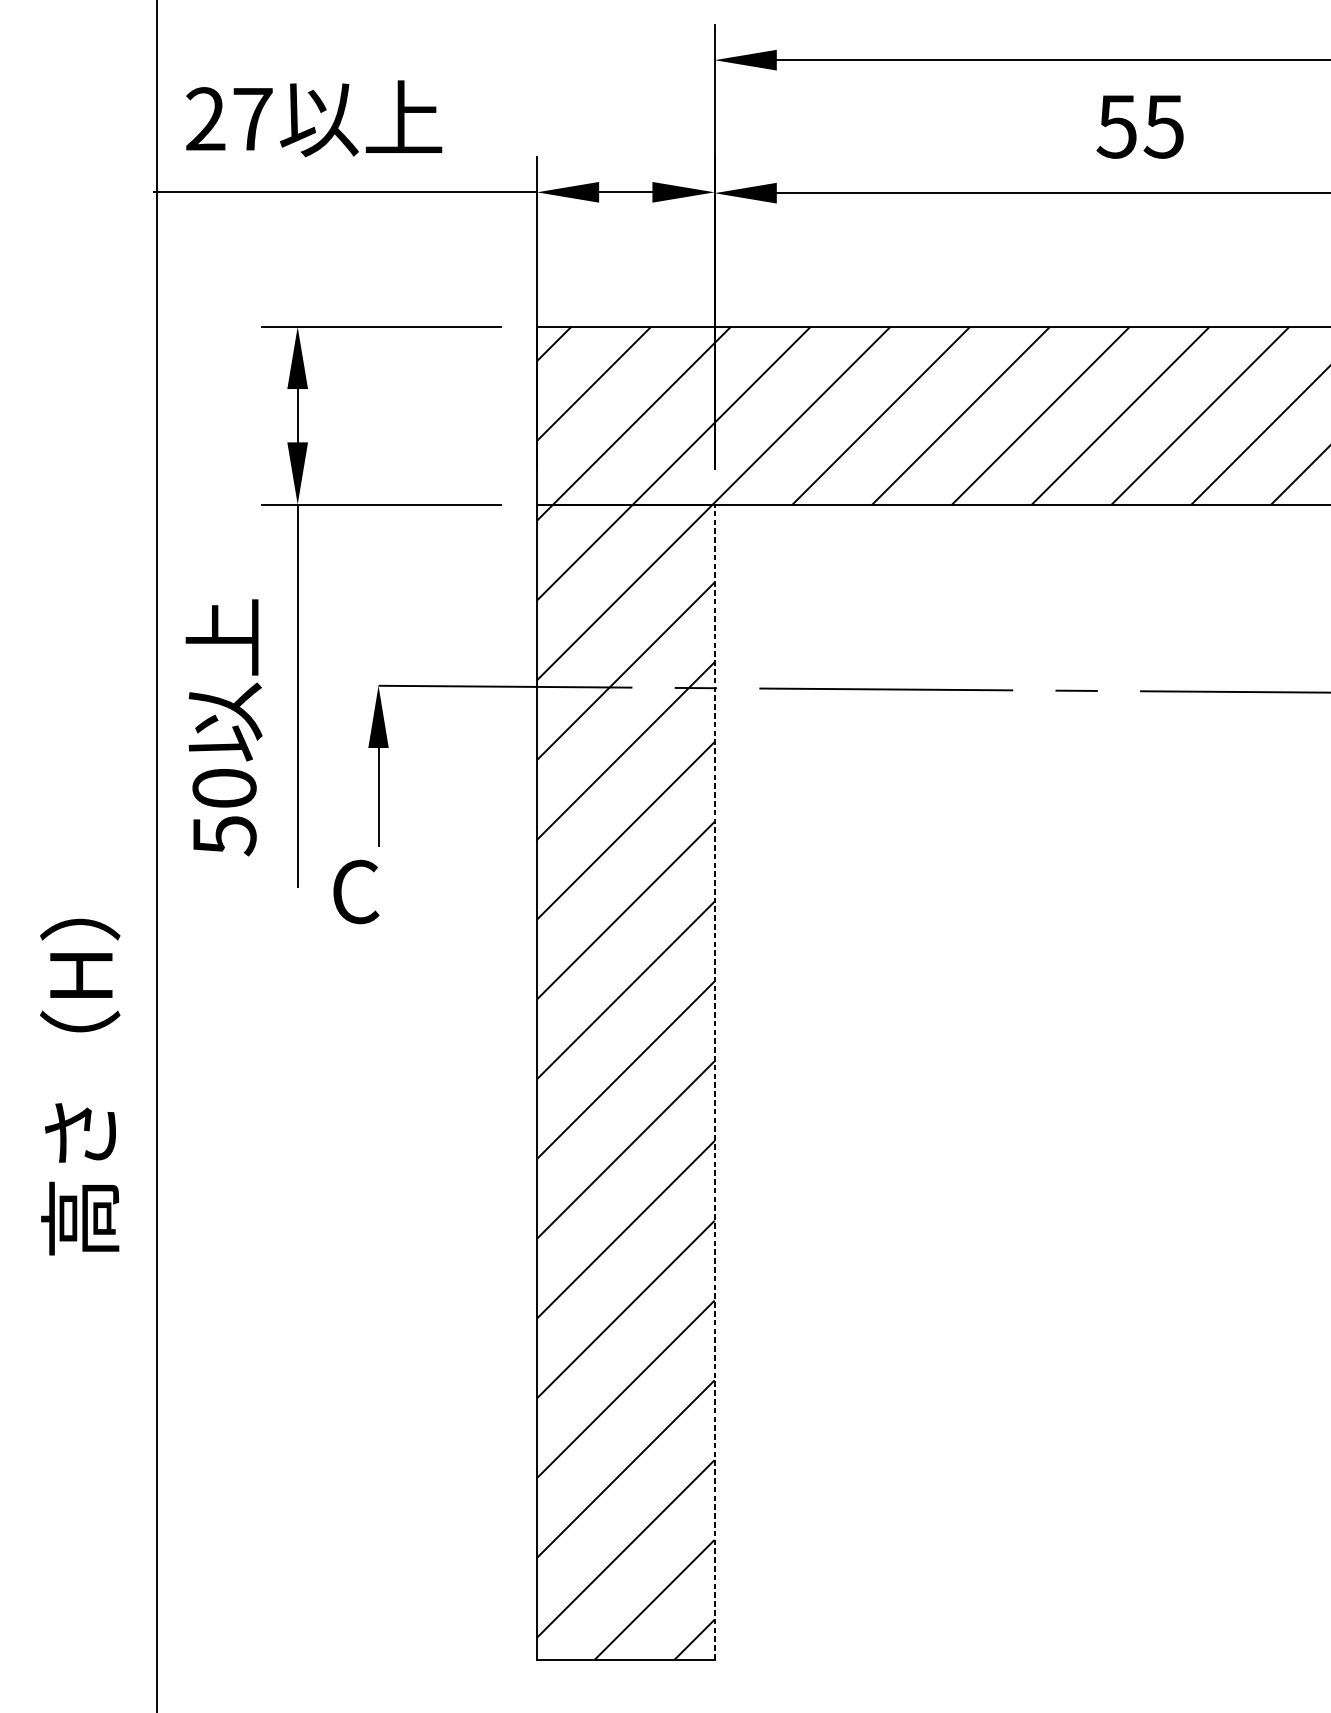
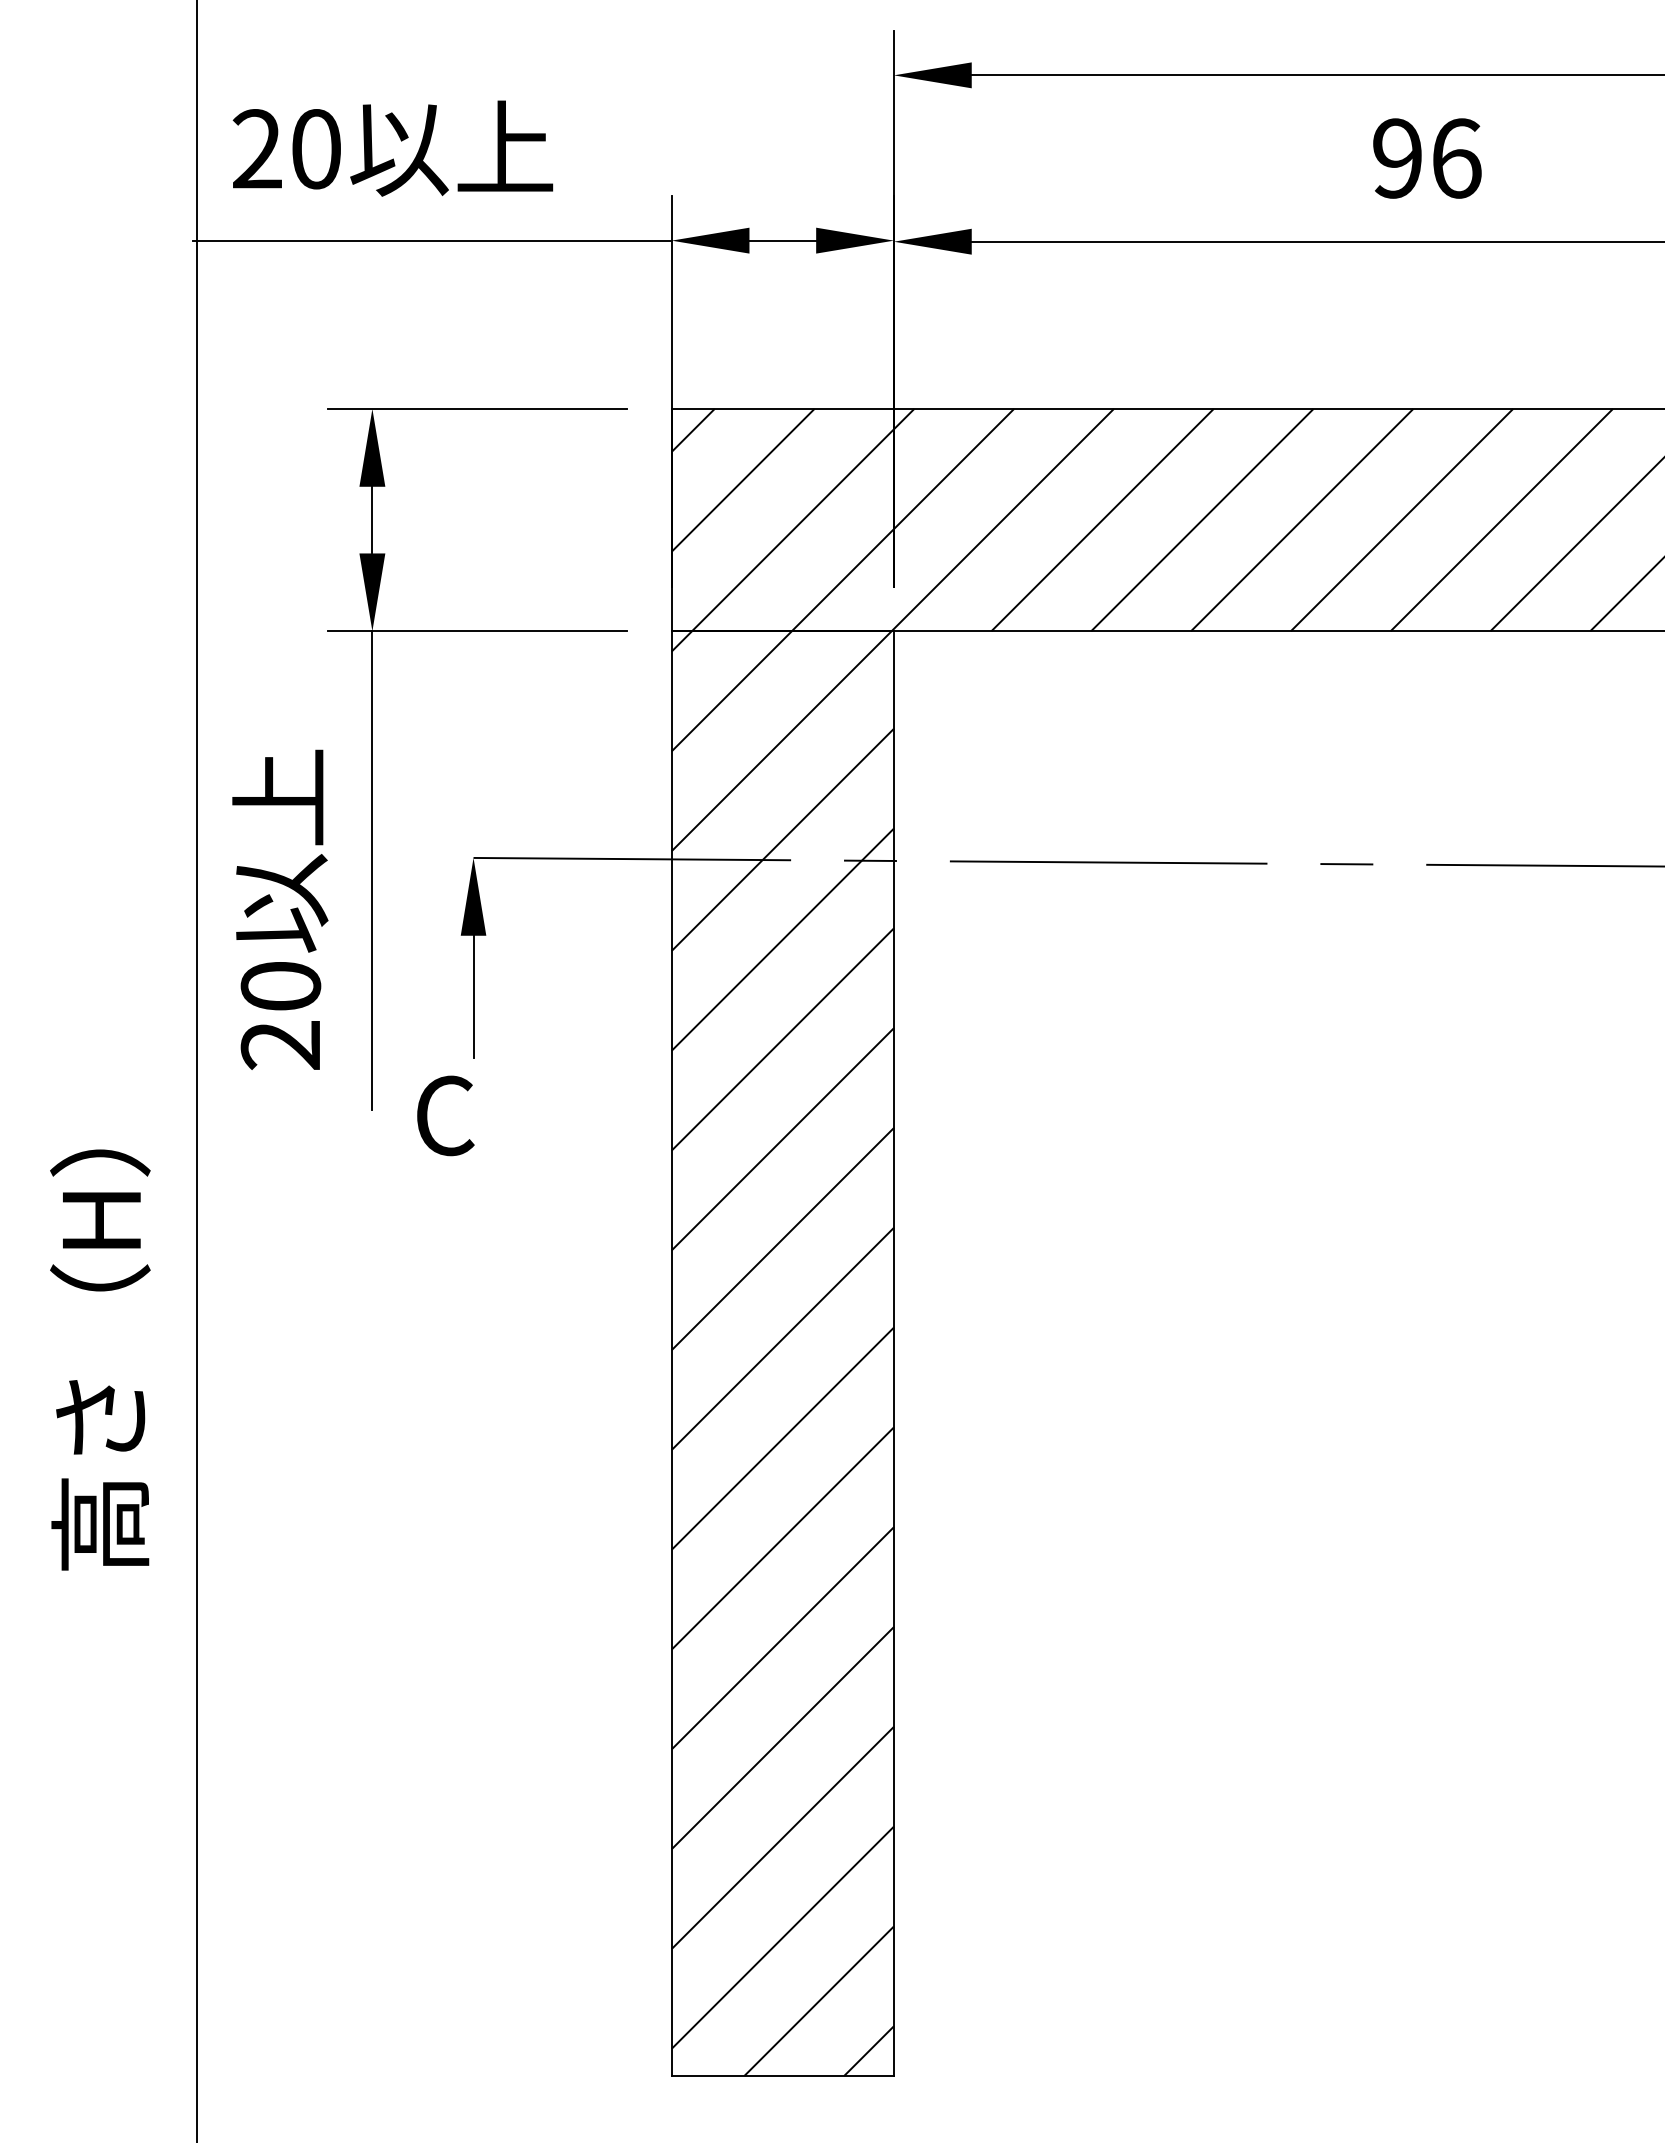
text: (253, 119) -> (316, 149), 27 -> 20
text: (1140, 126) -> (1426, 158), 55 -> 96
text: (224, 836) -> (280, 1046), 50 -> 20
line: (714, 1081) -> (893, 1353), dashed -> solid

